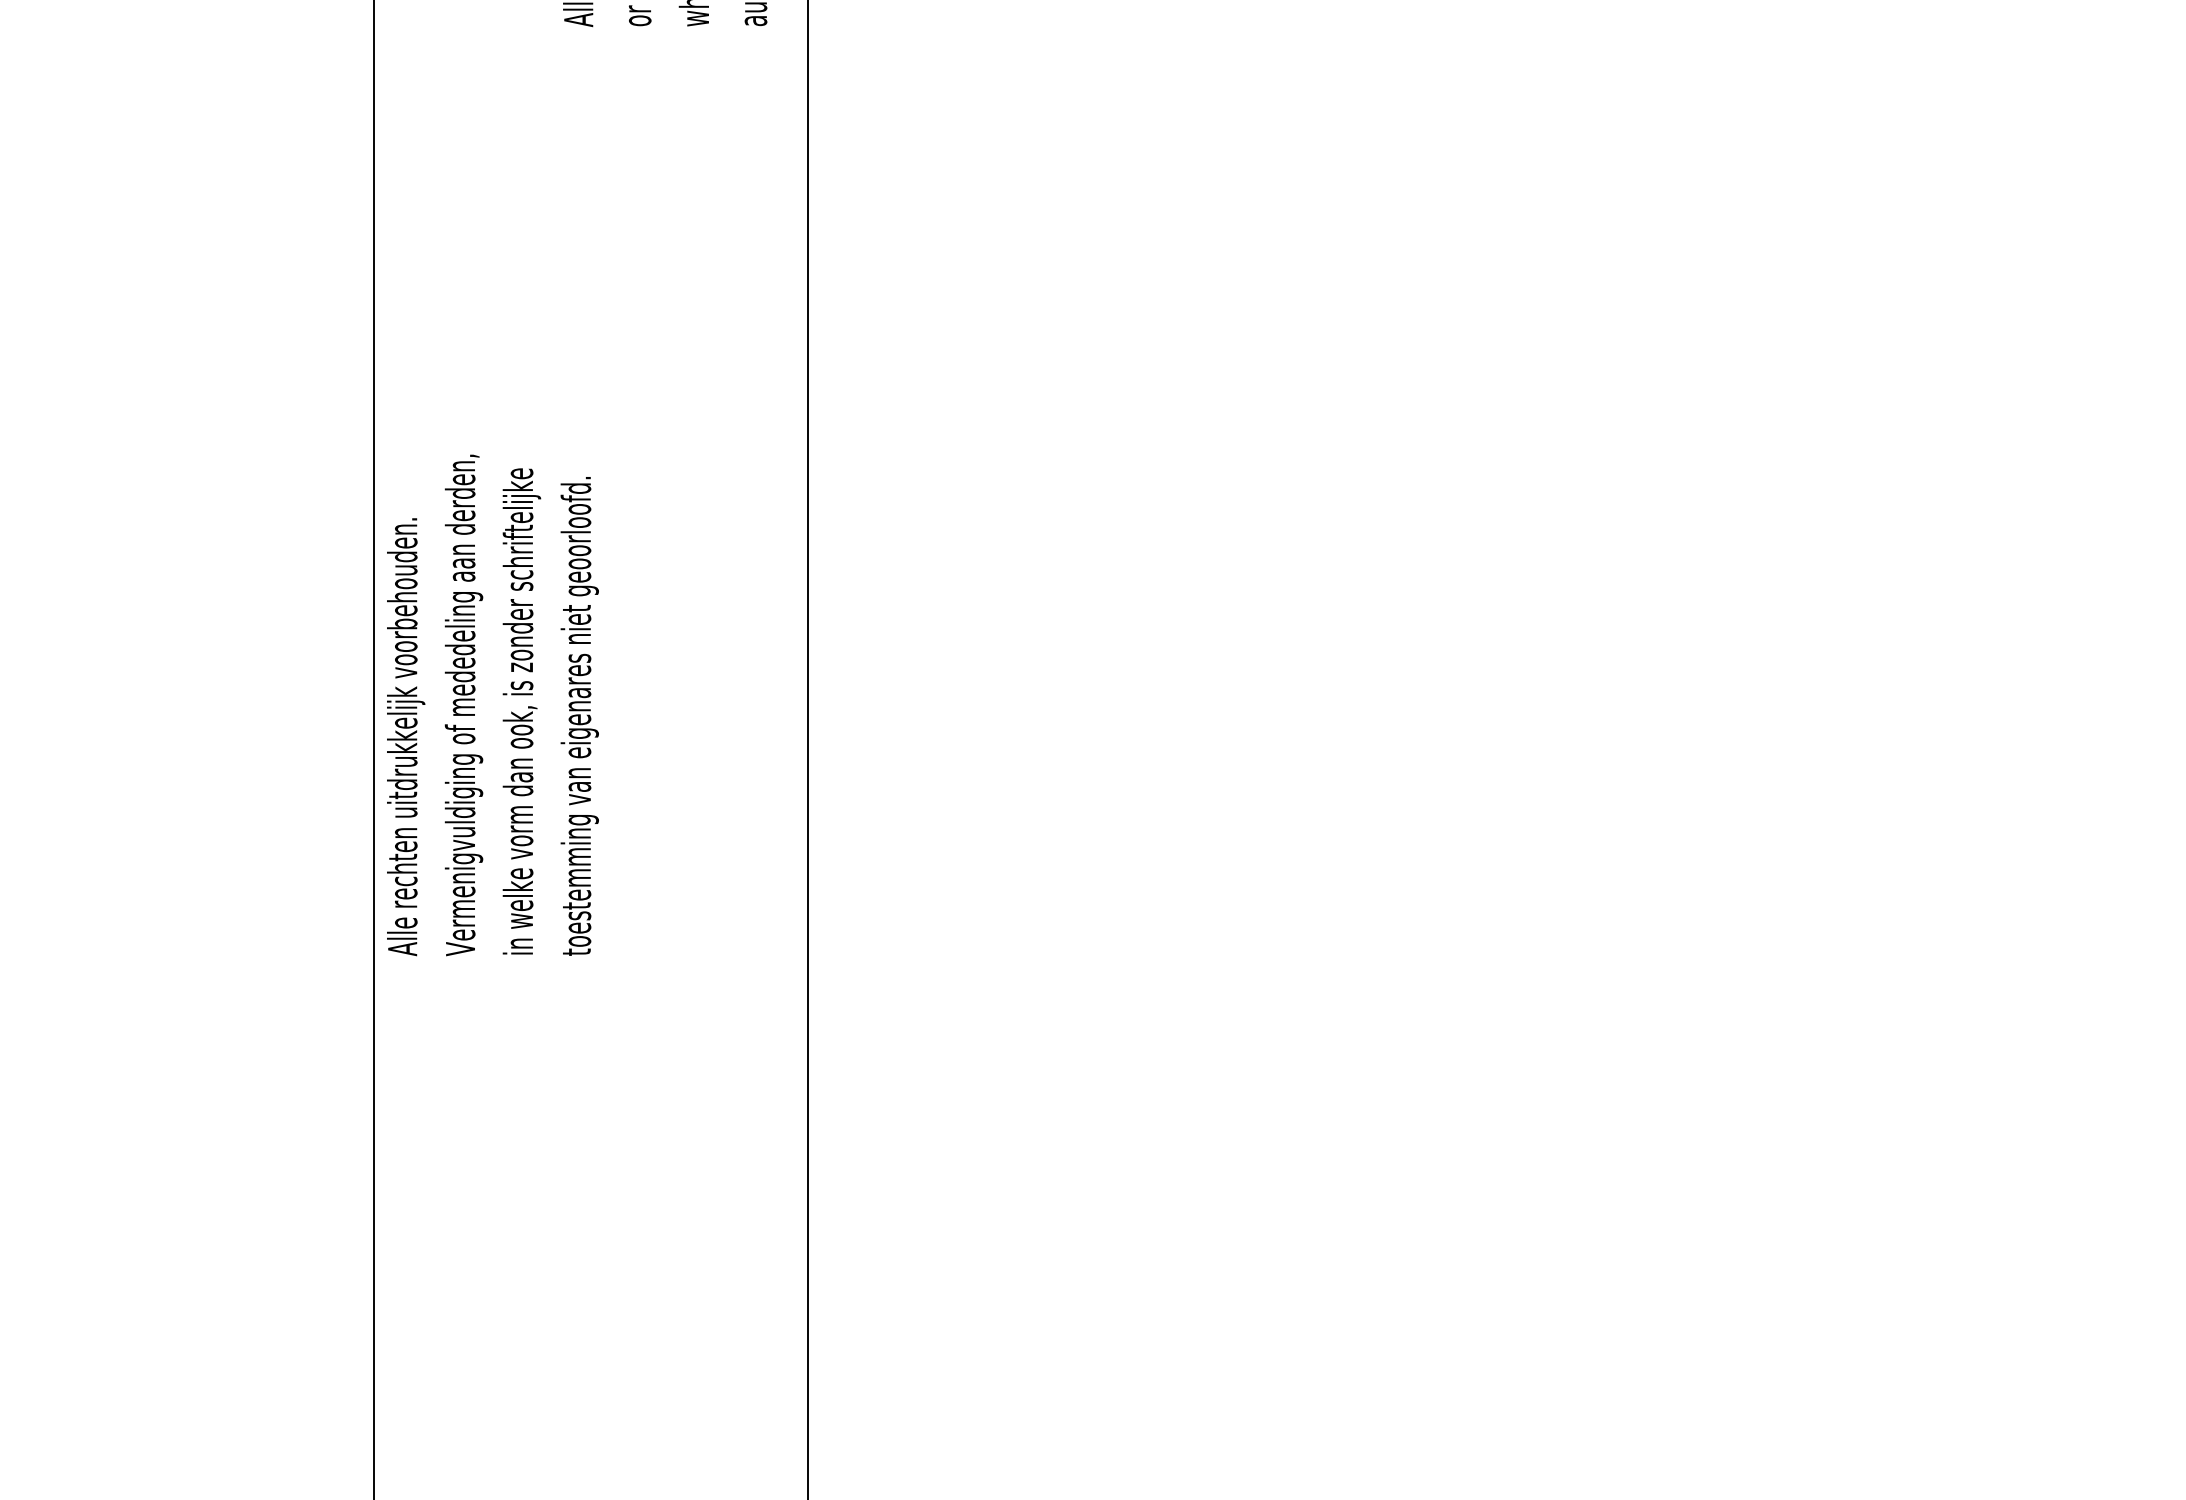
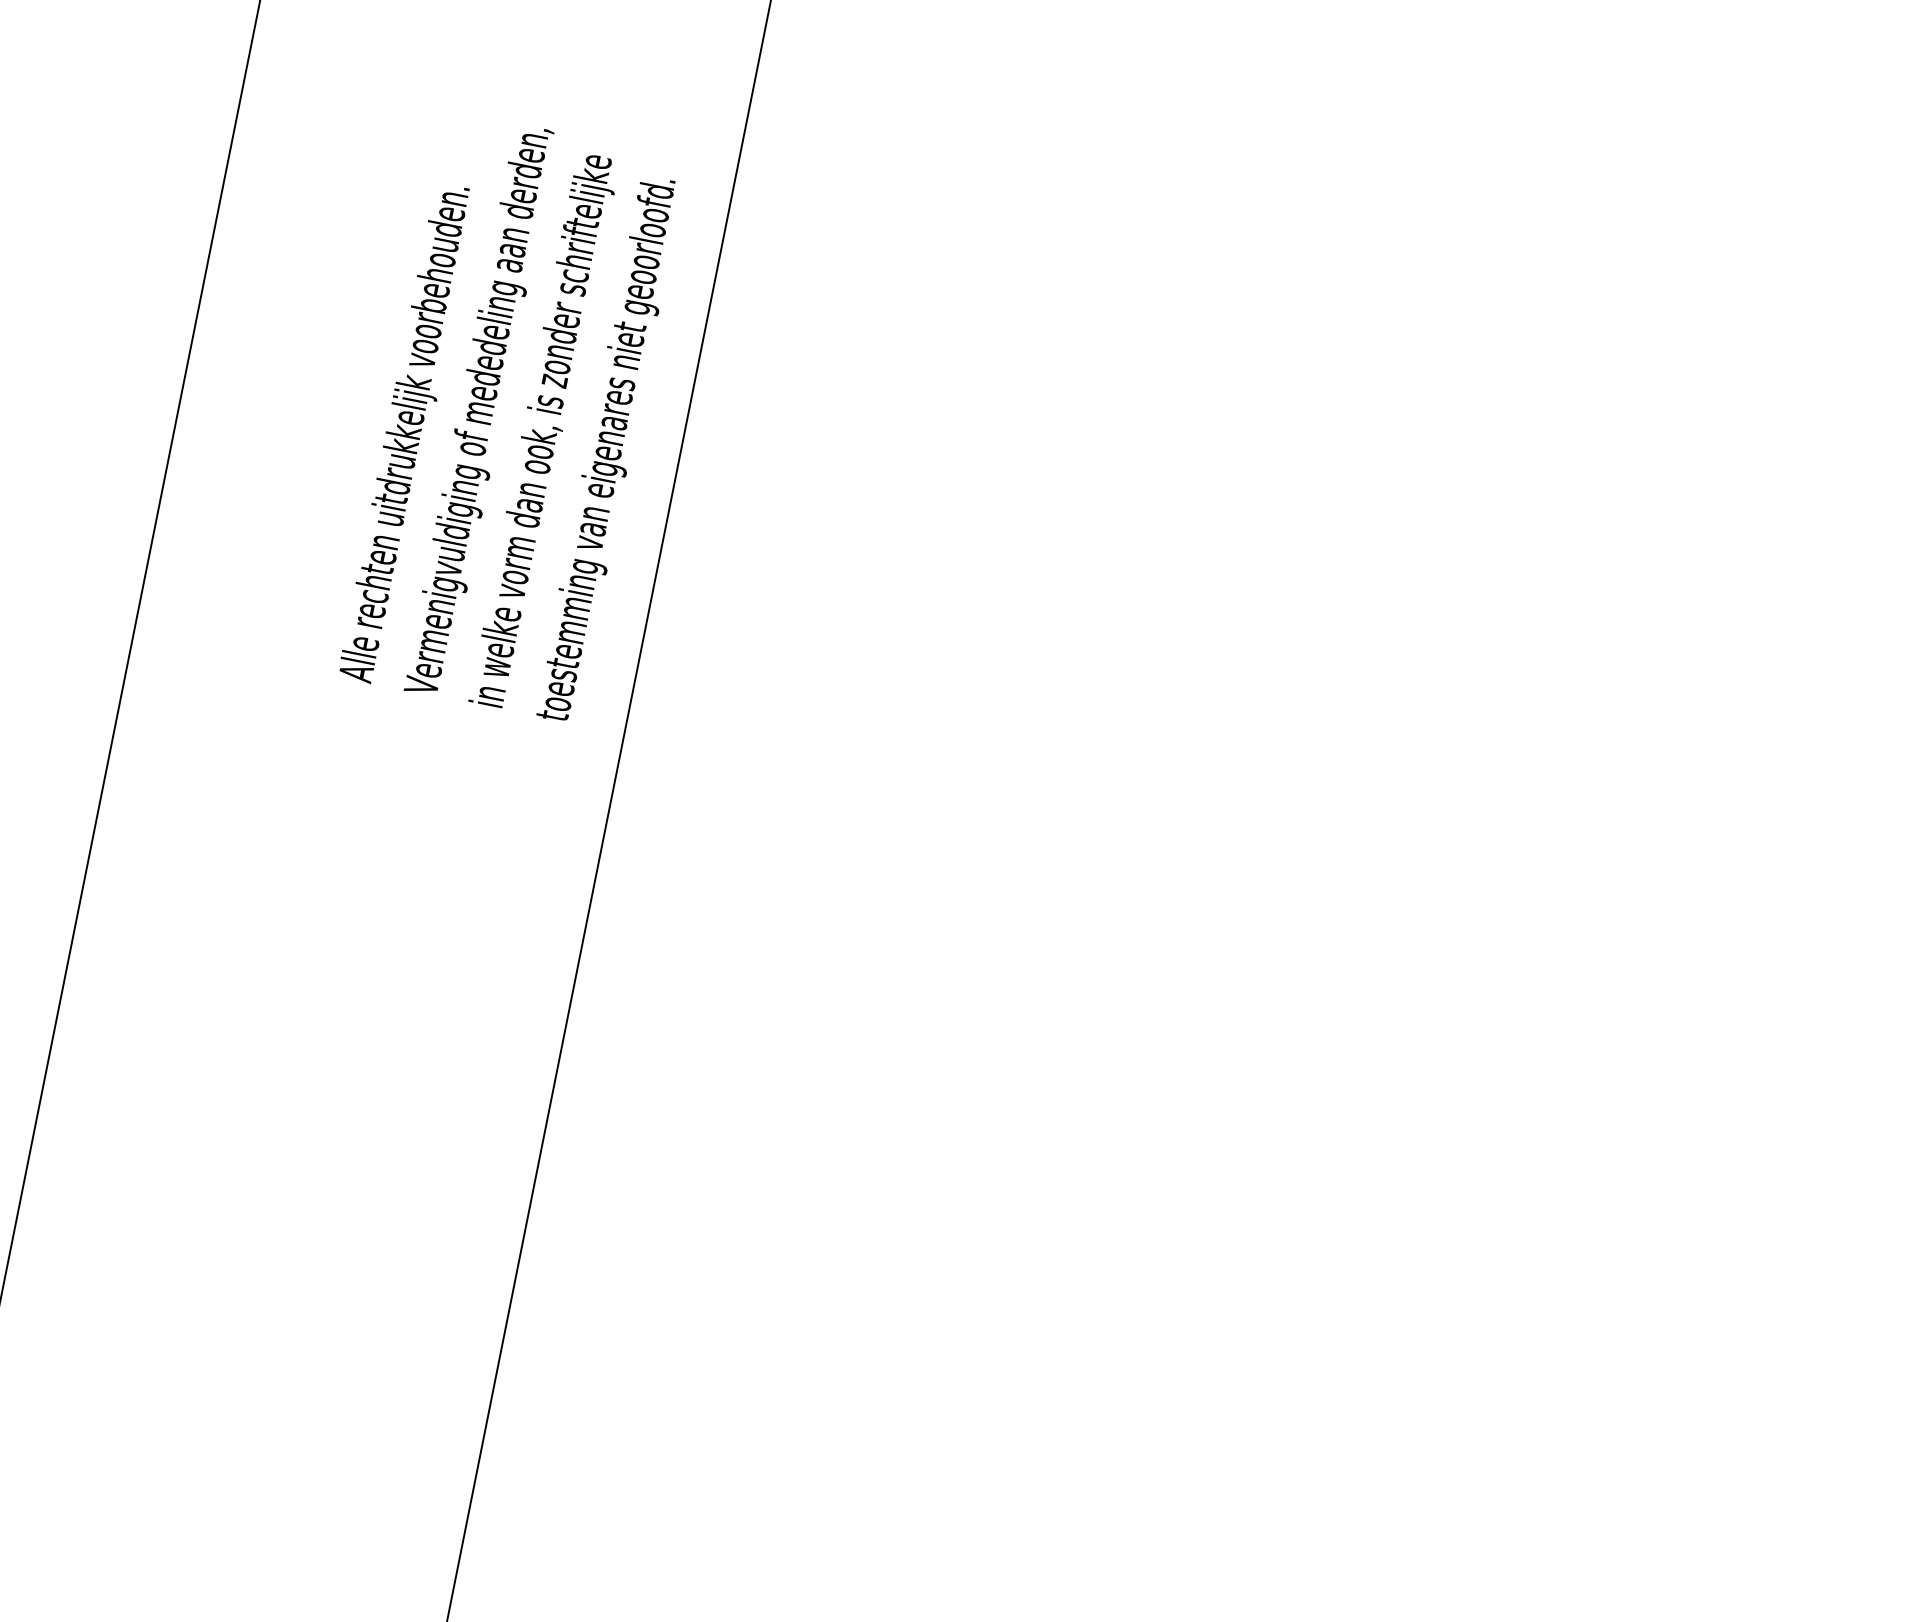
text: (492, 705) -> (512, 417), moved

